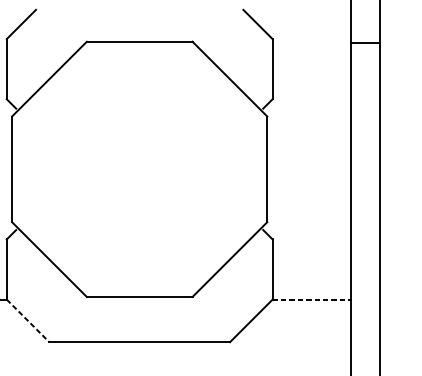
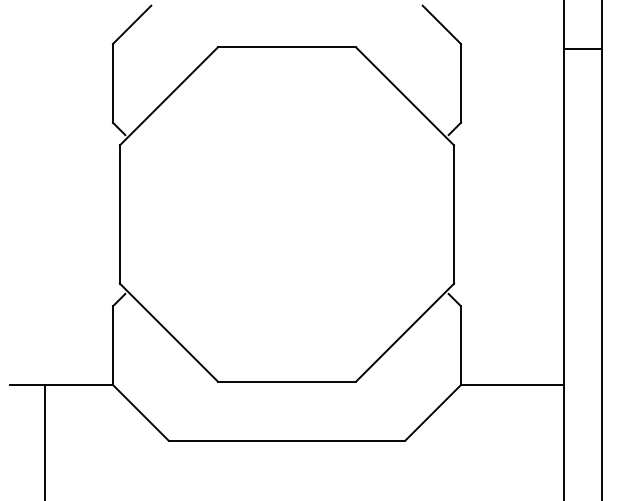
line: (311, 299) -> (512, 385), dashed -> solid
line: (28, 321) -> (141, 413), dashed -> solid

